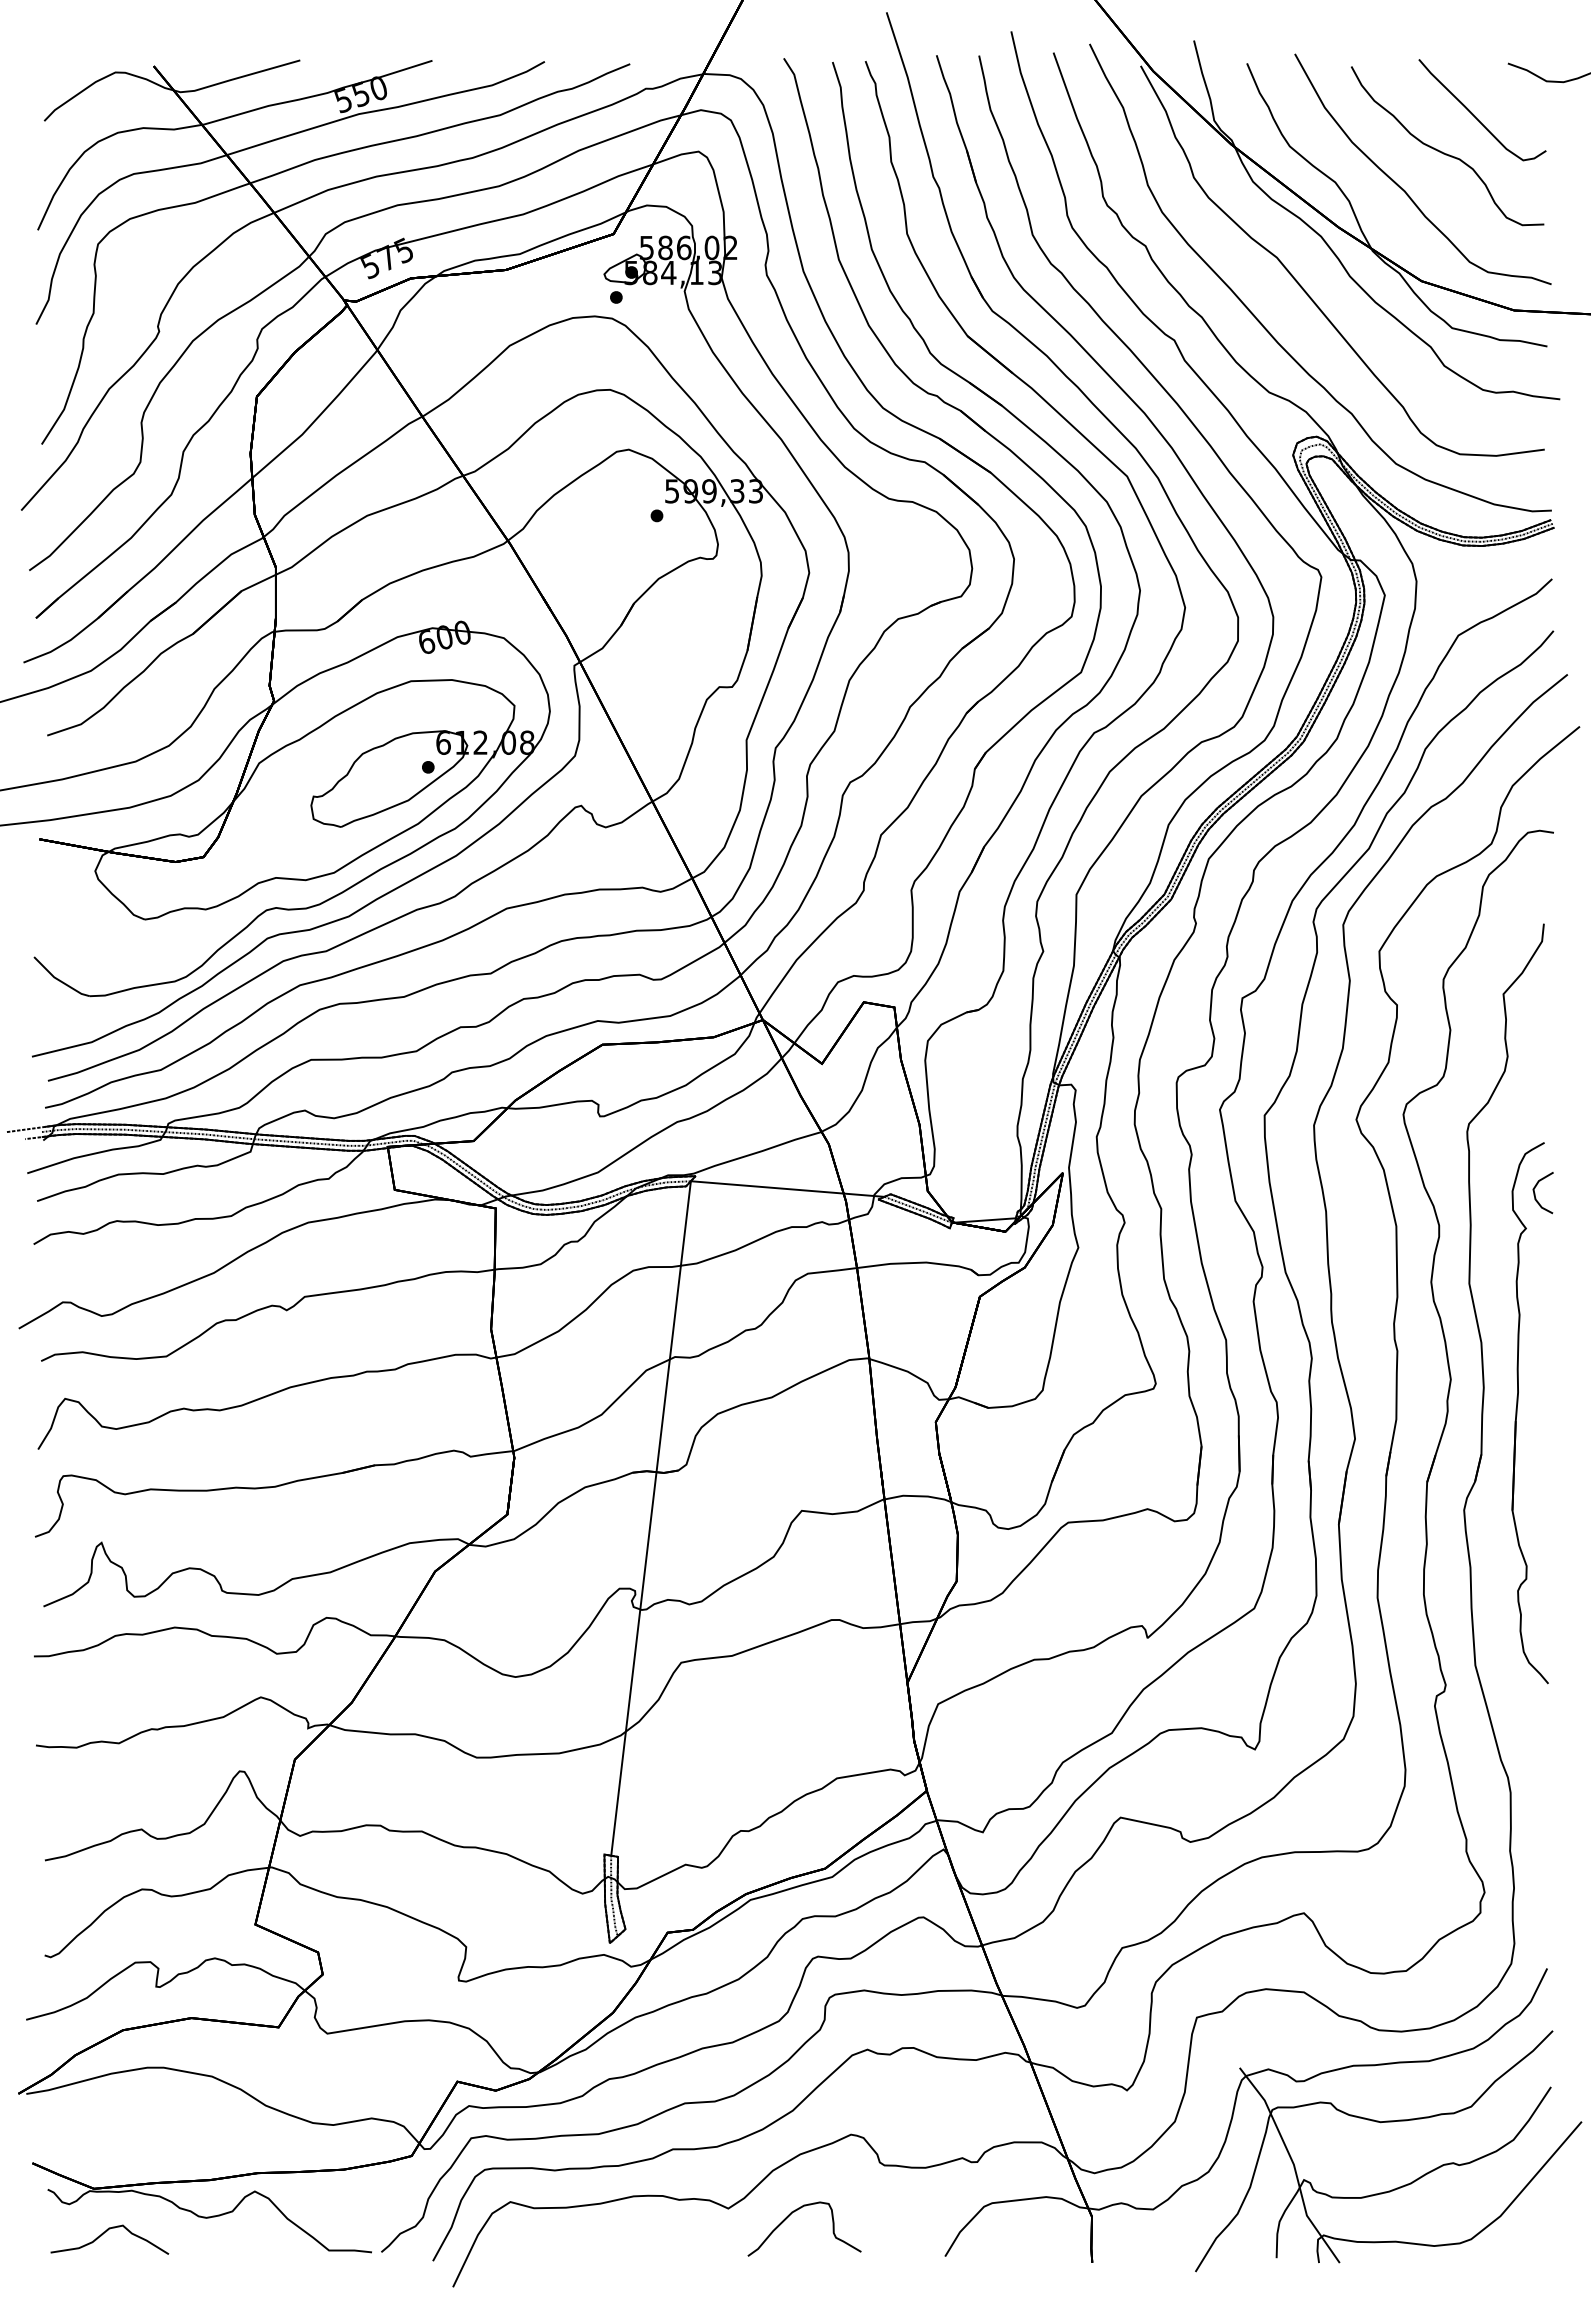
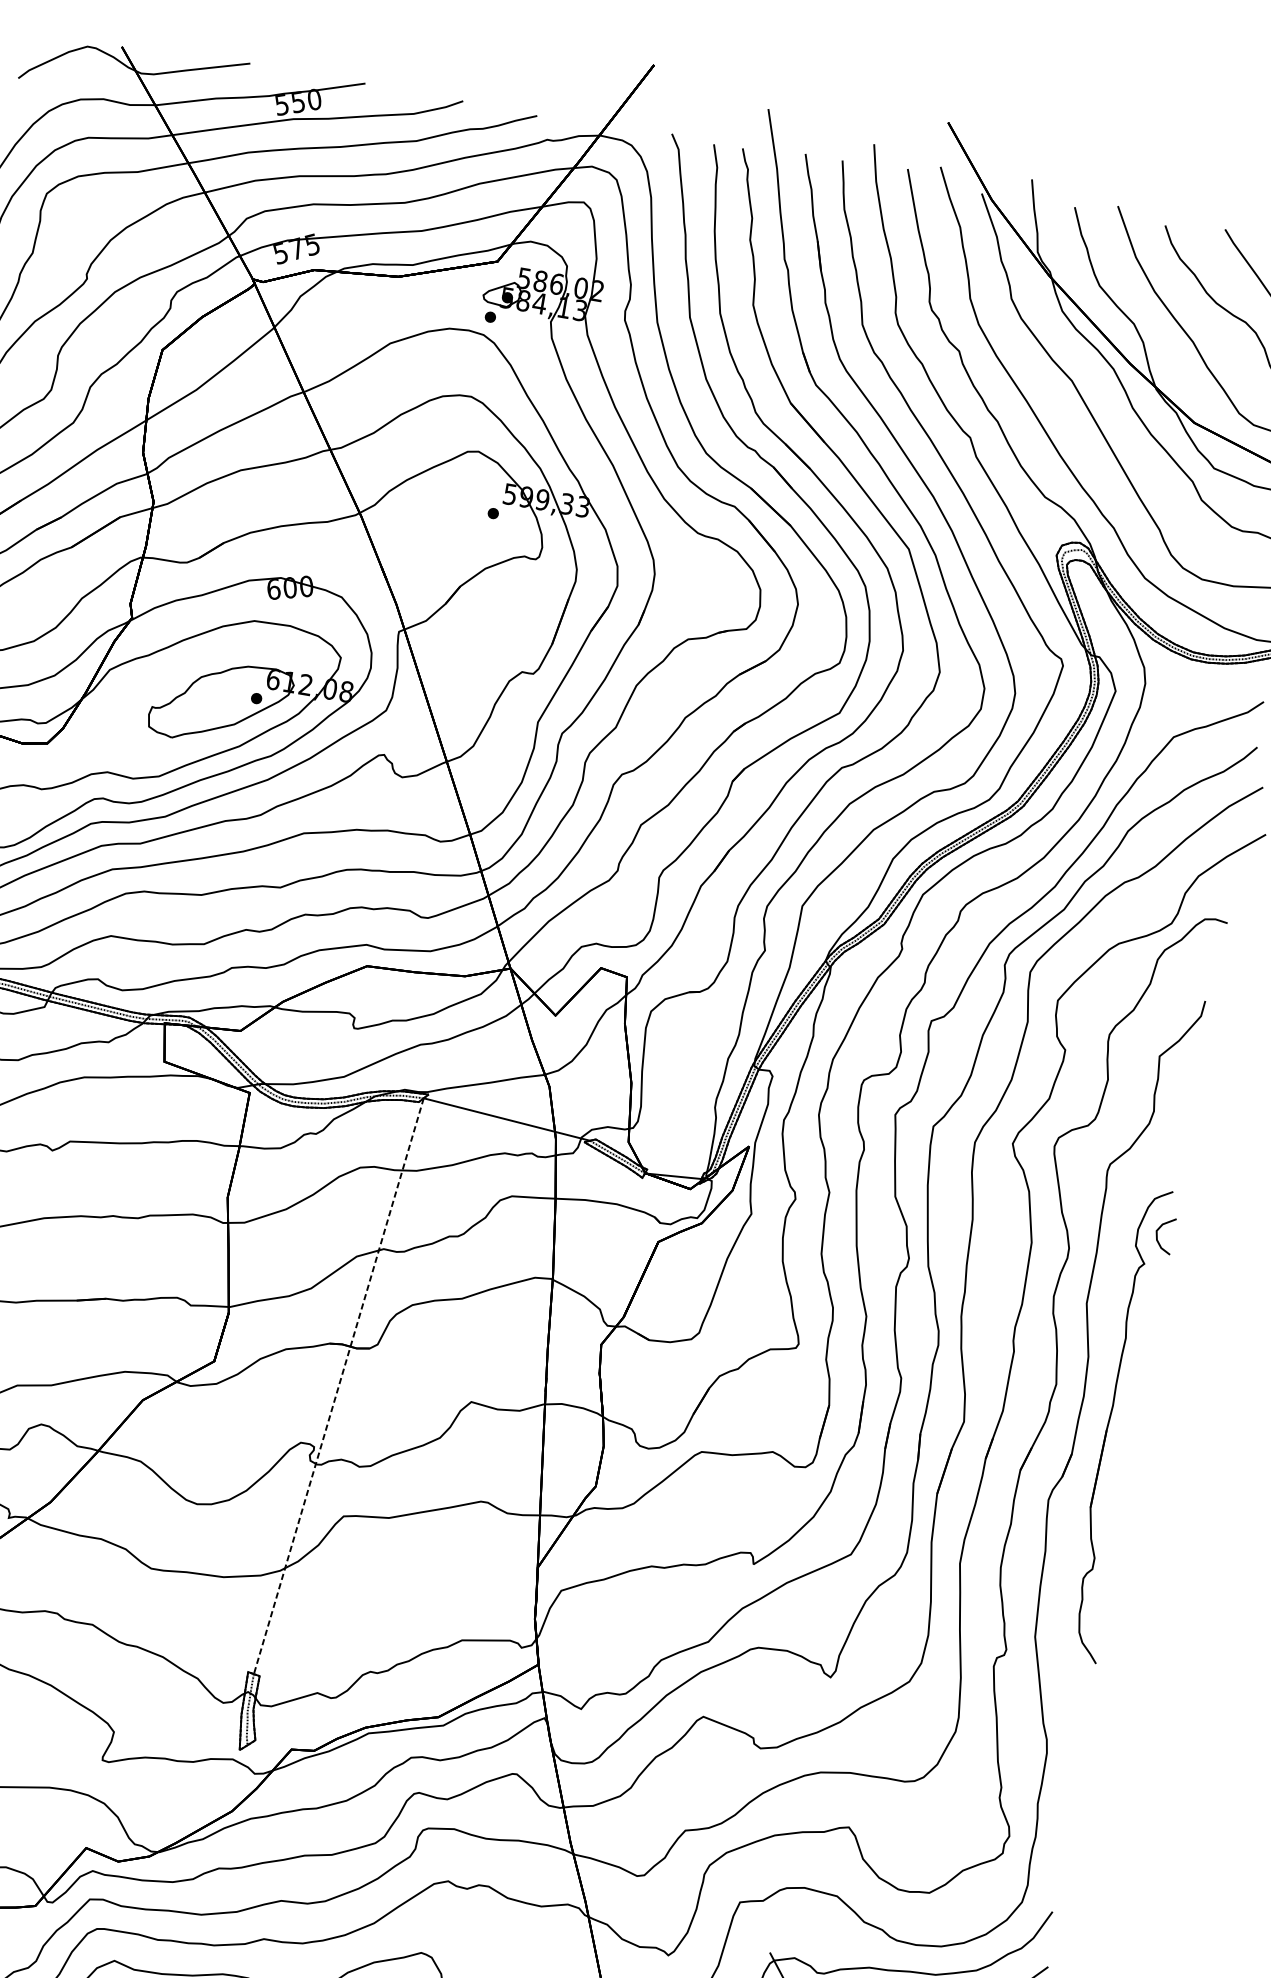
line: (651, 1518) -> (339, 1386), solid -> dashed

